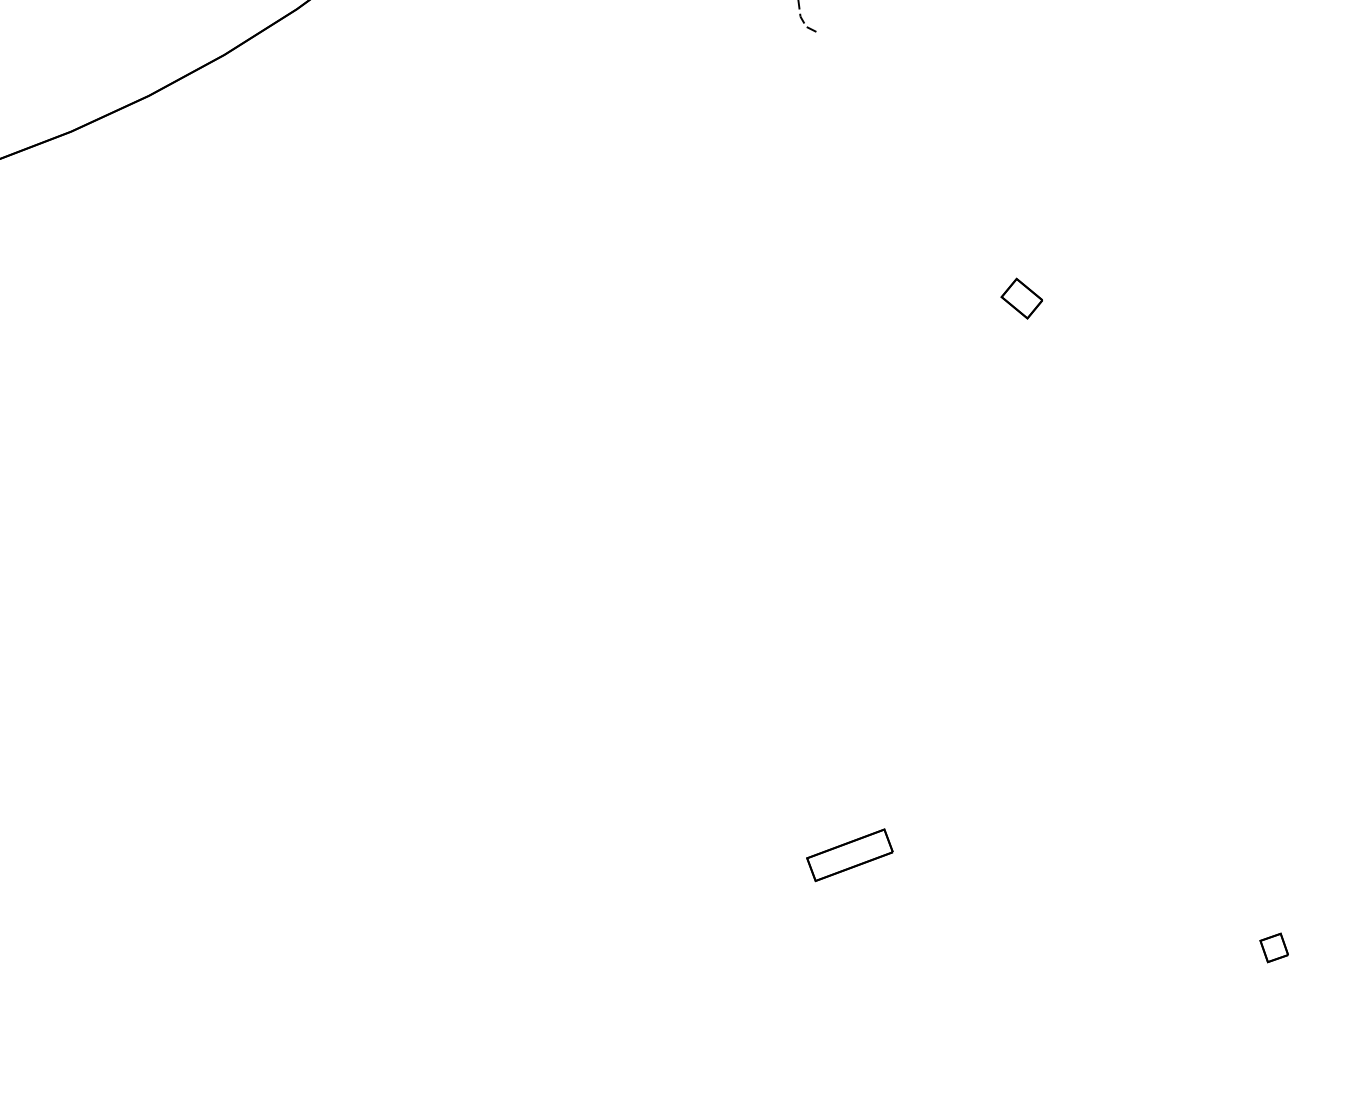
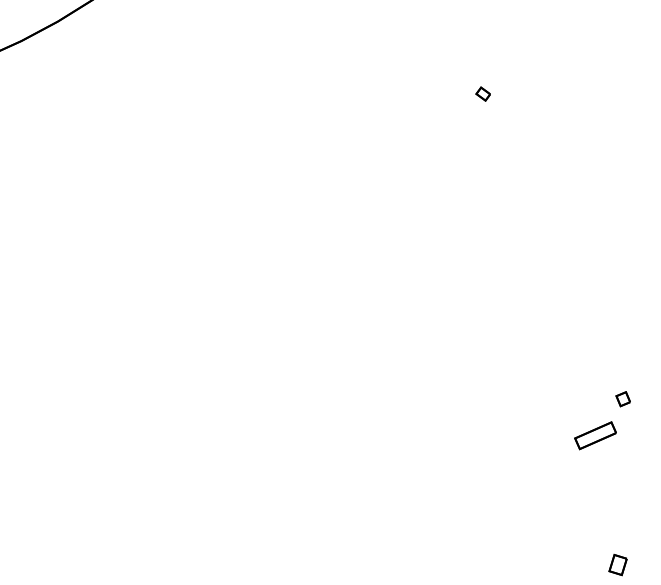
part: (1020, 297) -> (482, 93), size x0.7
part: (849, 854) -> (595, 435), moved

